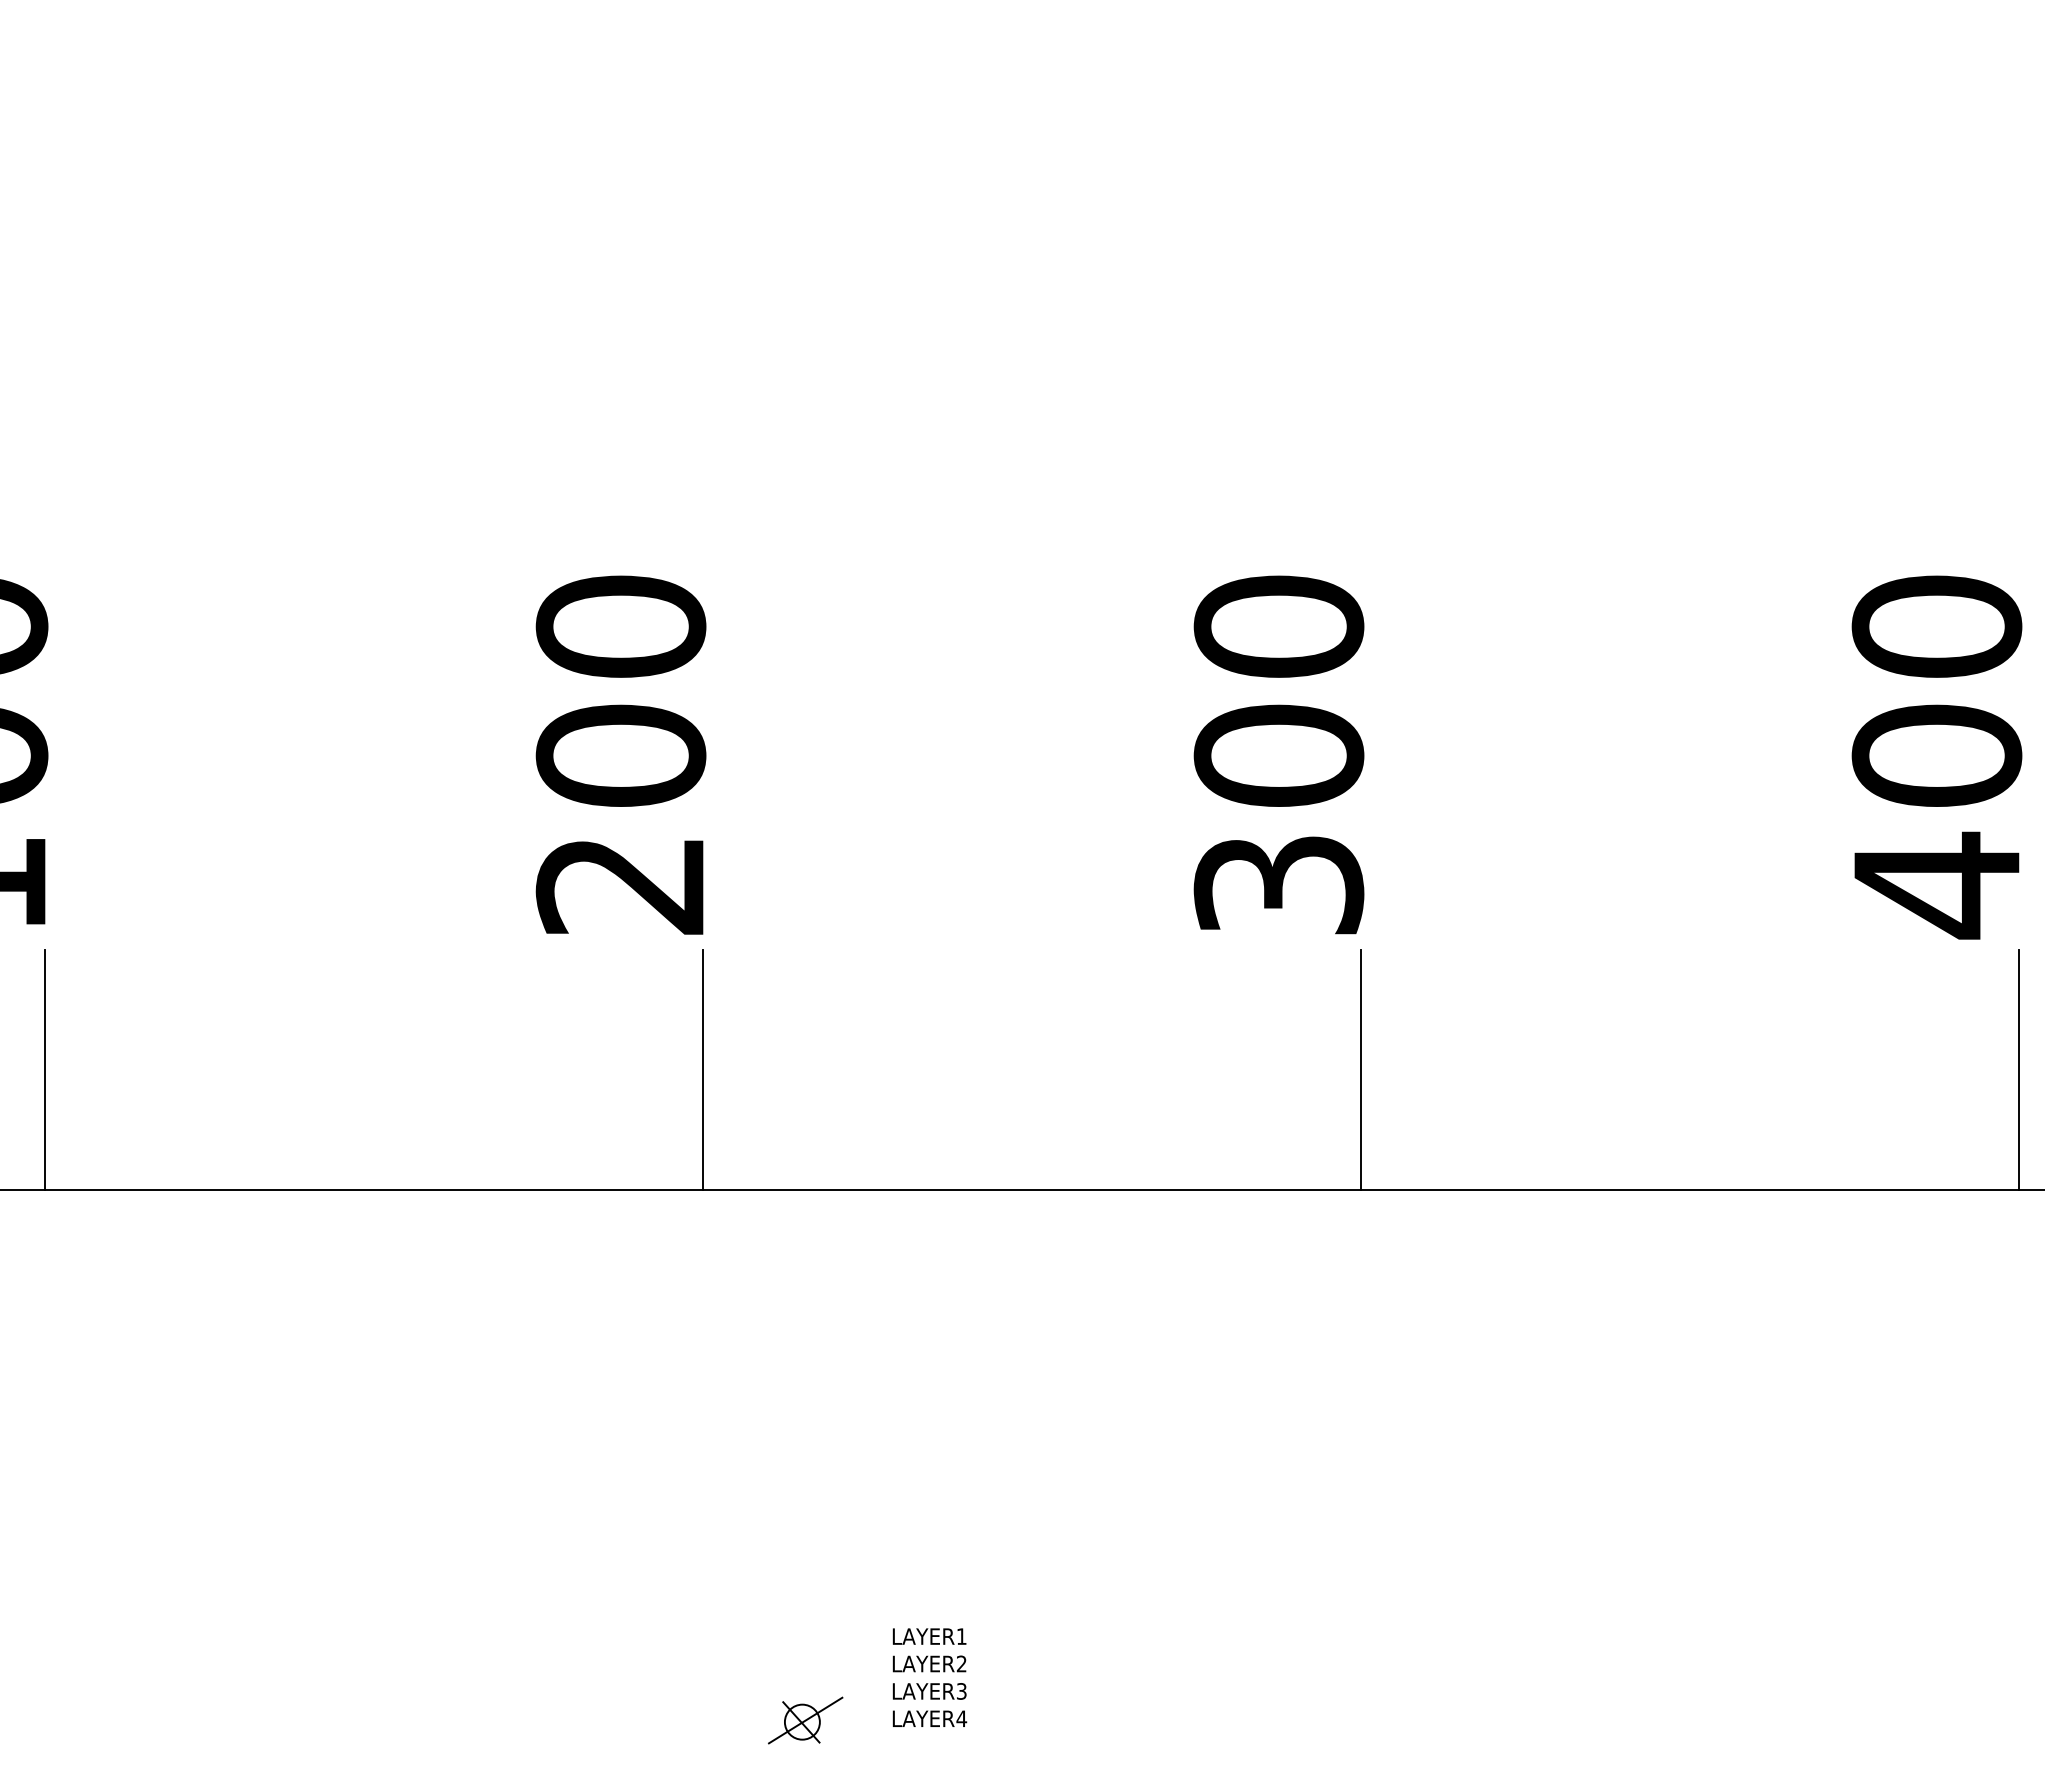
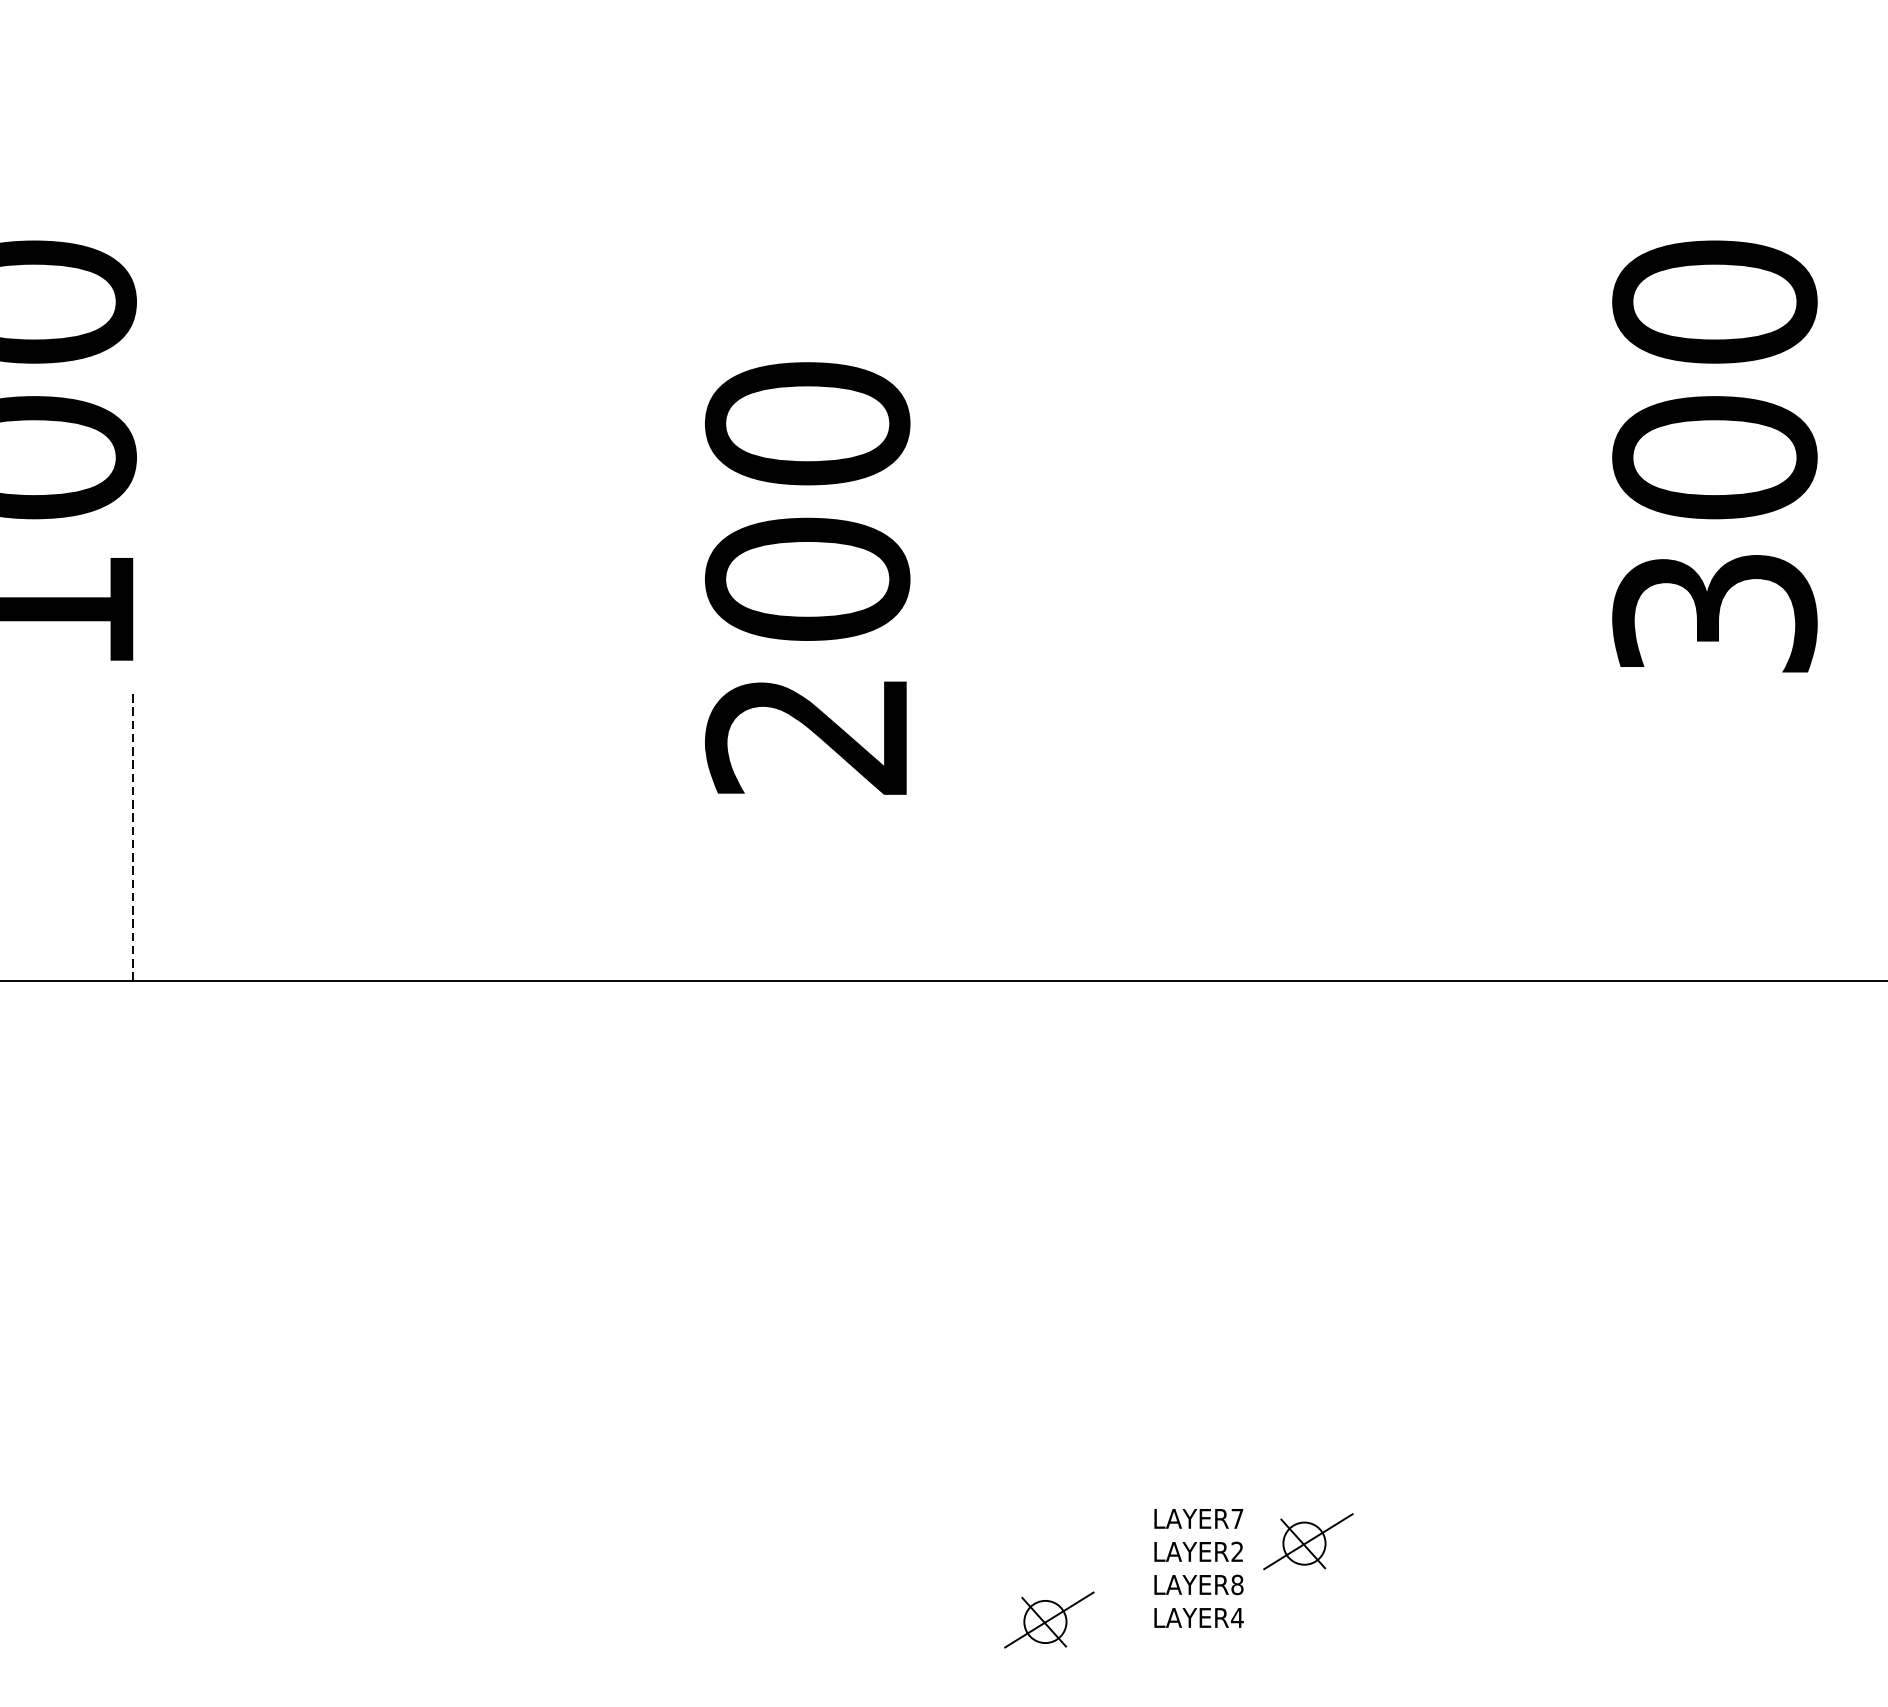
text: (620, 754) -> (806, 577), moved
text: (1278, 754) -> (1714, 456), moved
line: (45, 1069) -> (133, 835), solid -> dashed
line: (703, 1069) -> (926, 835), removed
line: (1361, 1069) -> (1719, 835), removed
text: (961, 1636) -> (1237, 1518), LAYER1 -> LAYER7
part: (1020, 1655) -> (1308, 1541), added
text: (961, 1691) -> (1237, 1585), LAYER3 -> LAYER8

